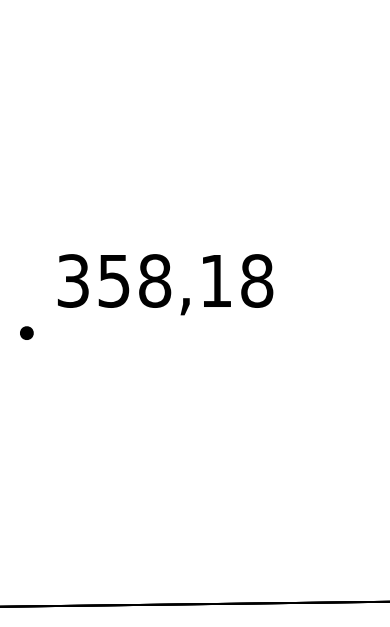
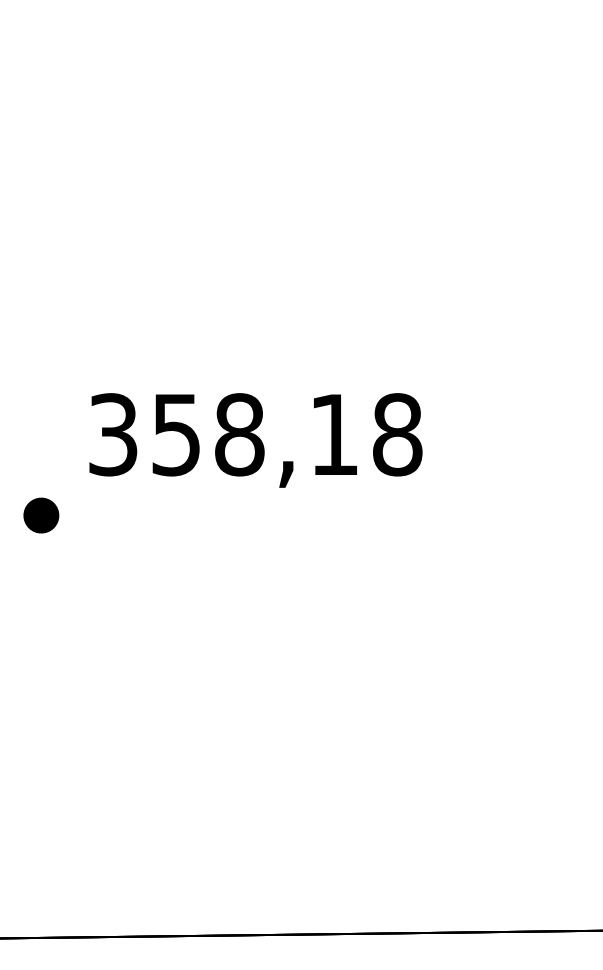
part: (26, 332) -> (40, 514), size x1.67

